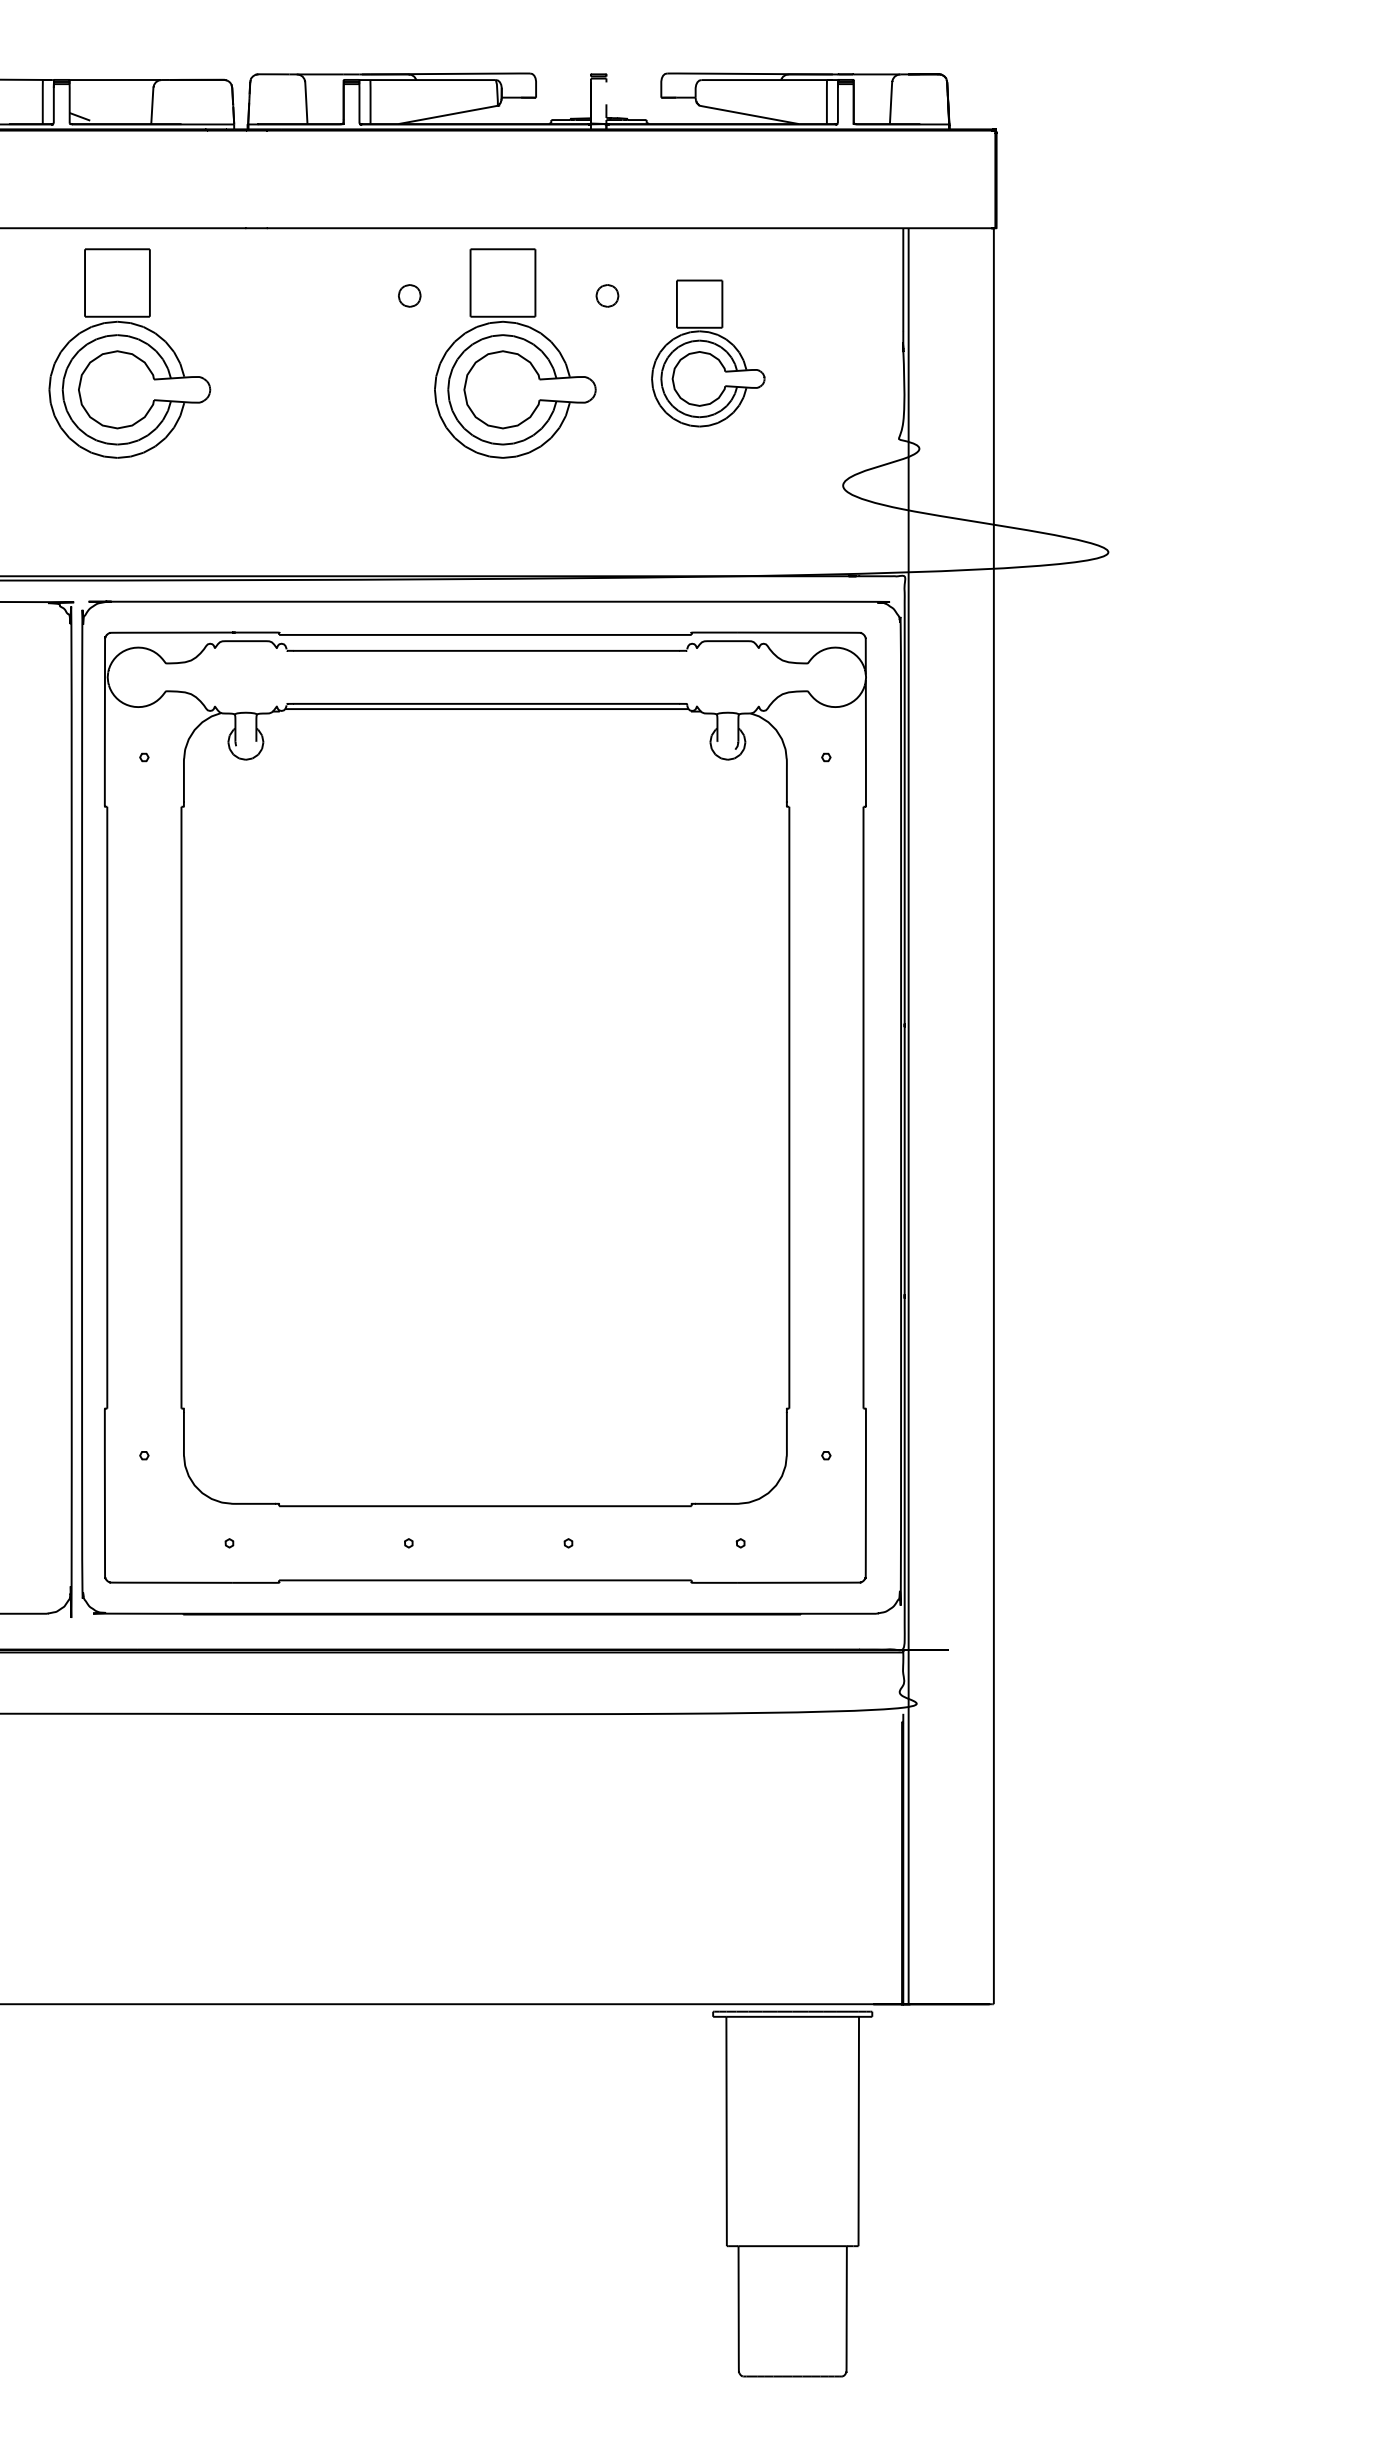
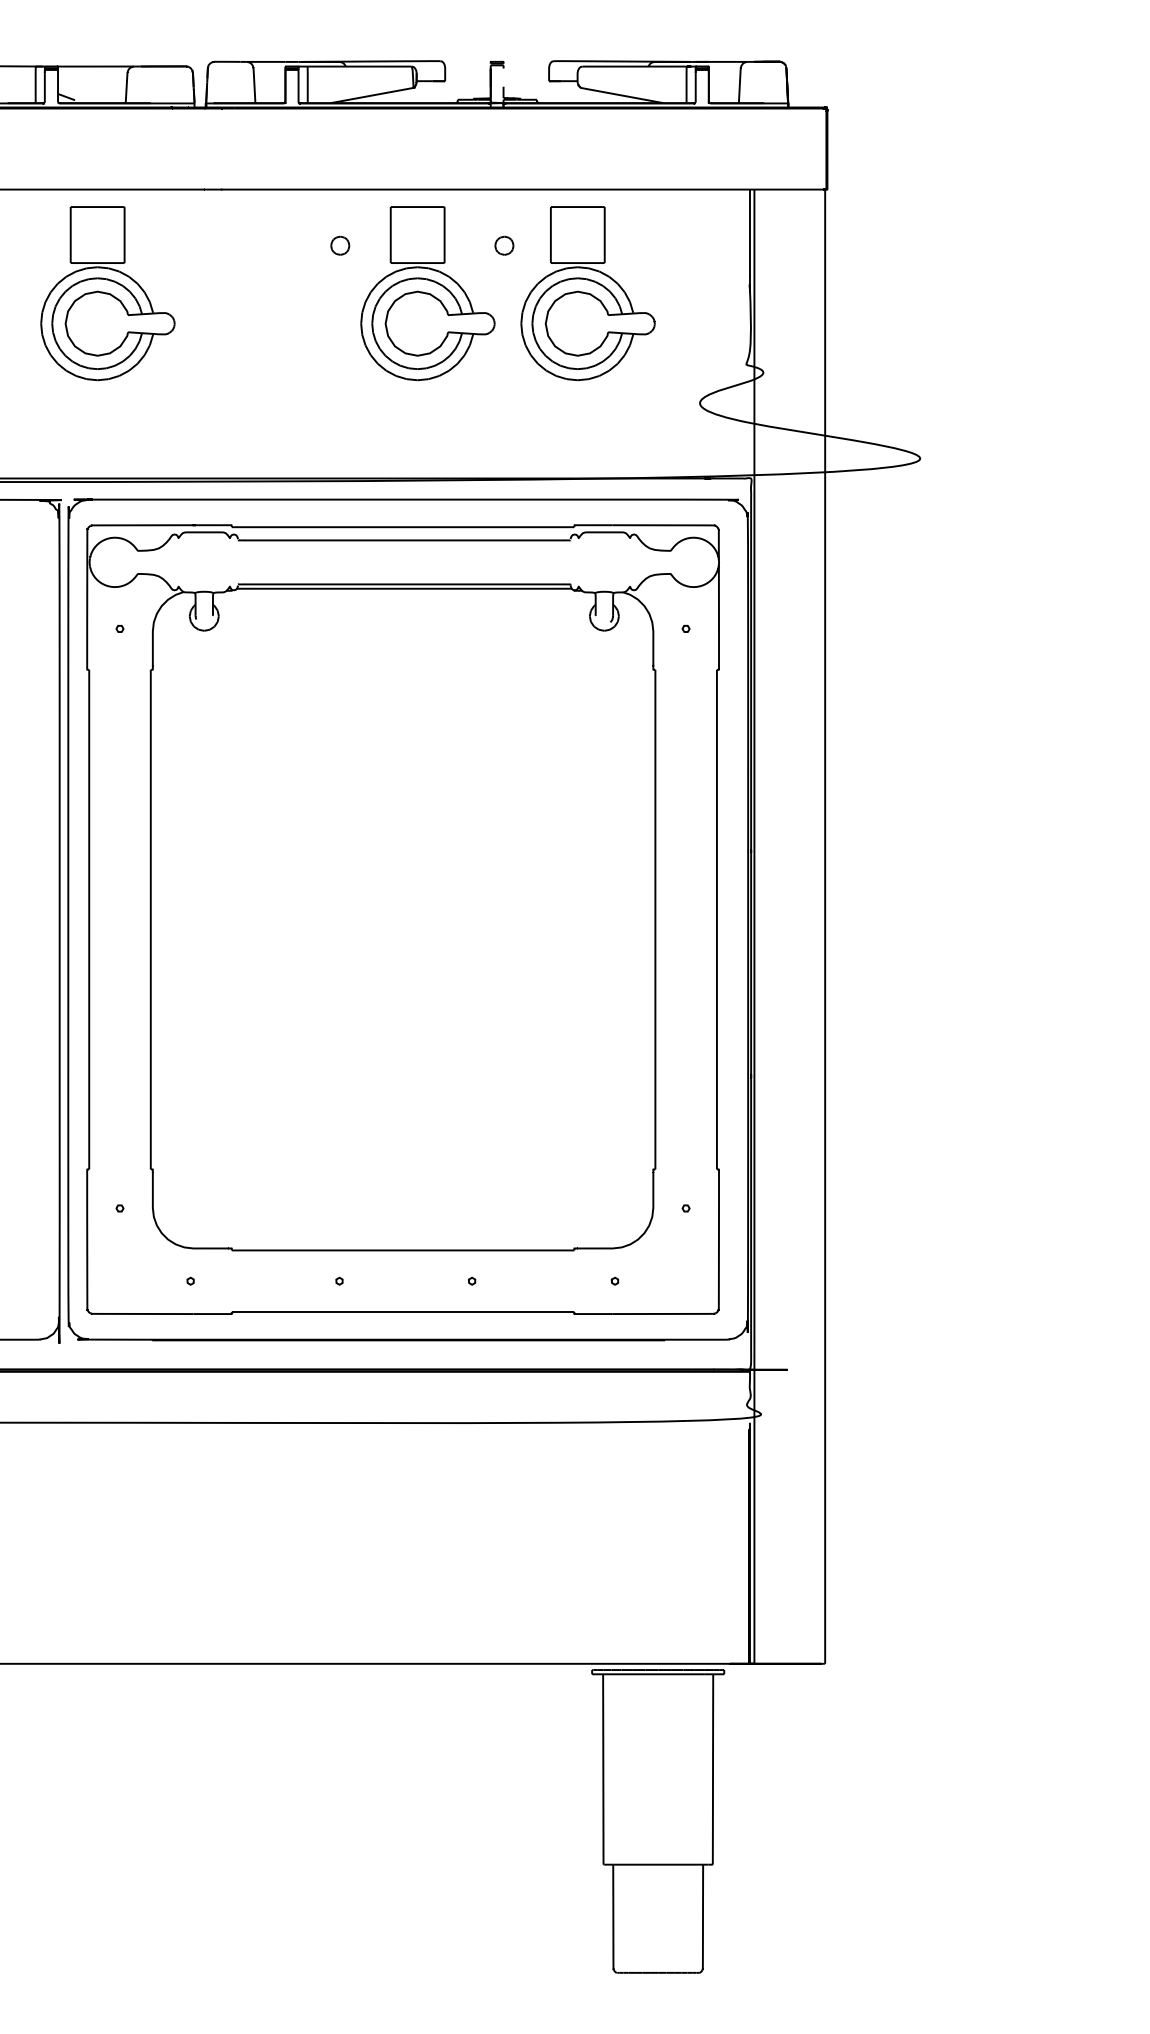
part: (708, 353) -> (588, 293), size x1.43

